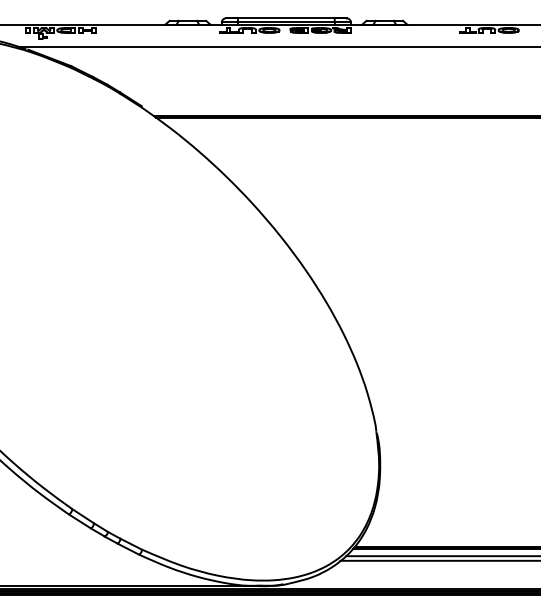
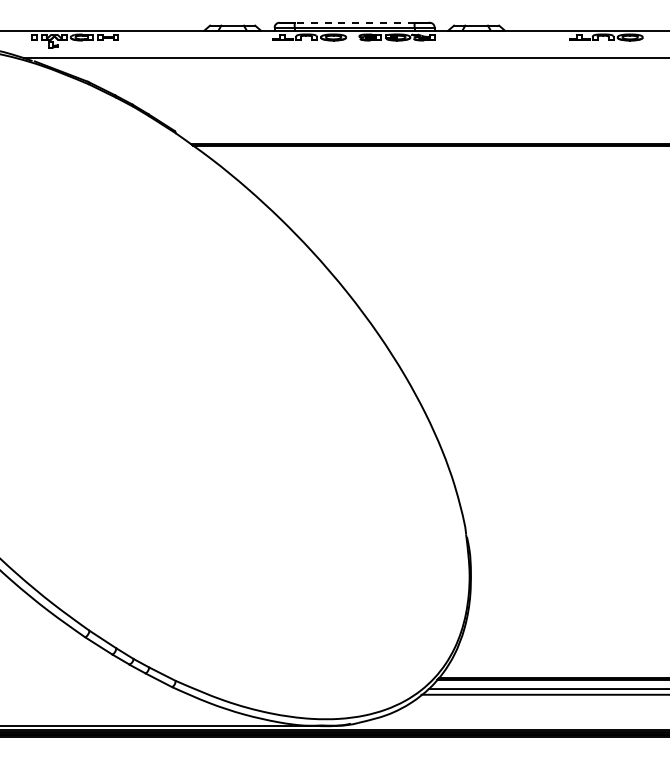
line: (286, 18) -> (354, 22), solid -> dashed

